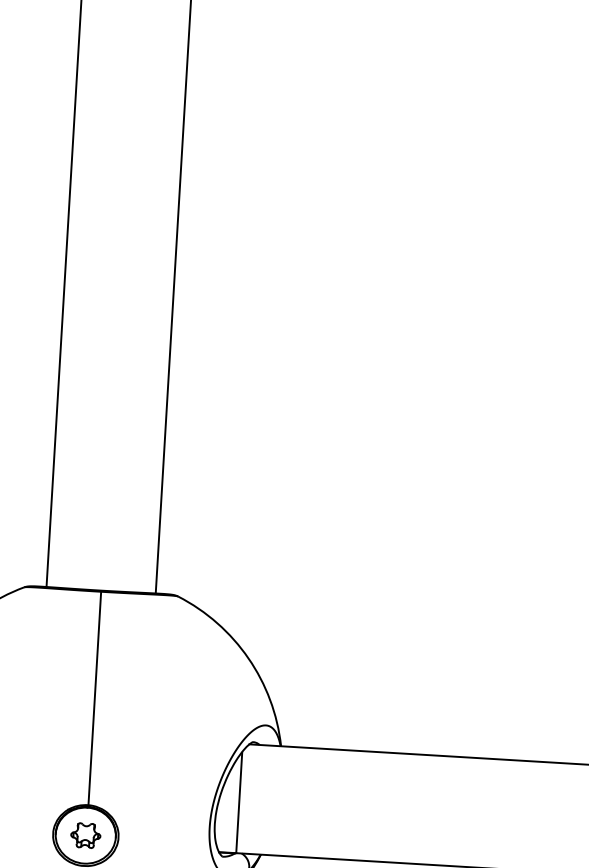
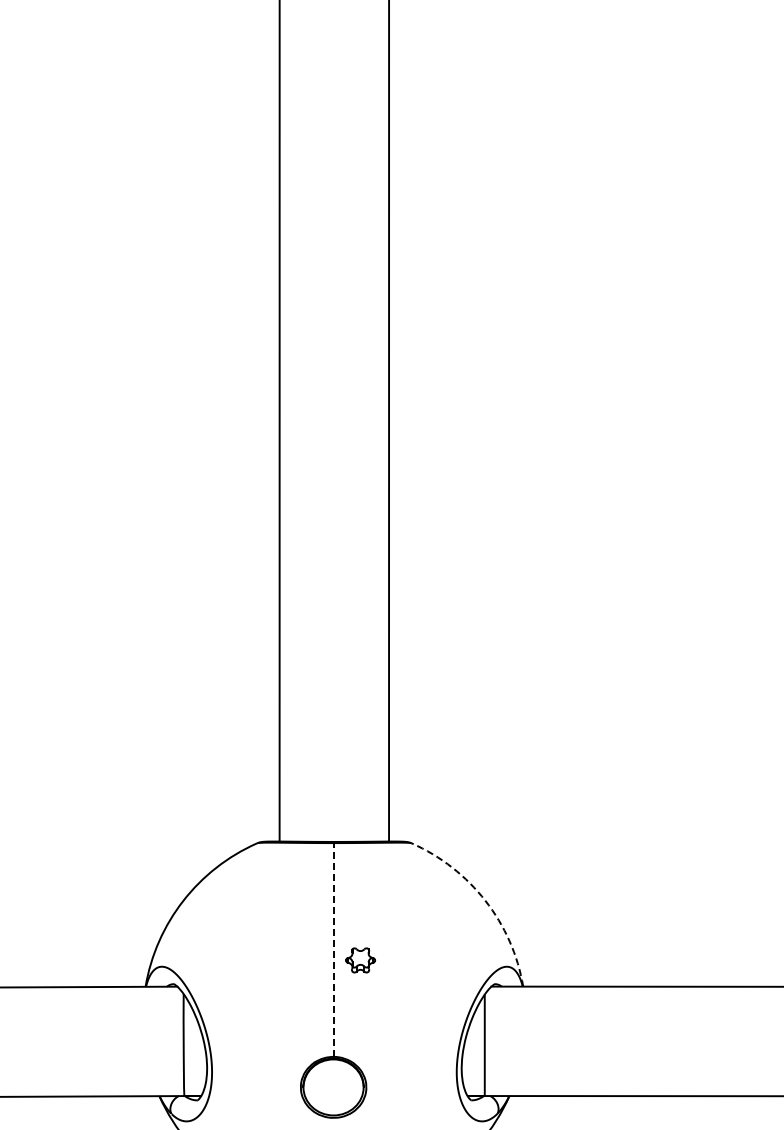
arc: (248, 658) -> (485, 900), solid -> dashed
line: (94, 697) -> (334, 949), solid -> dashed
part: (85, 835) -> (360, 960), moved

